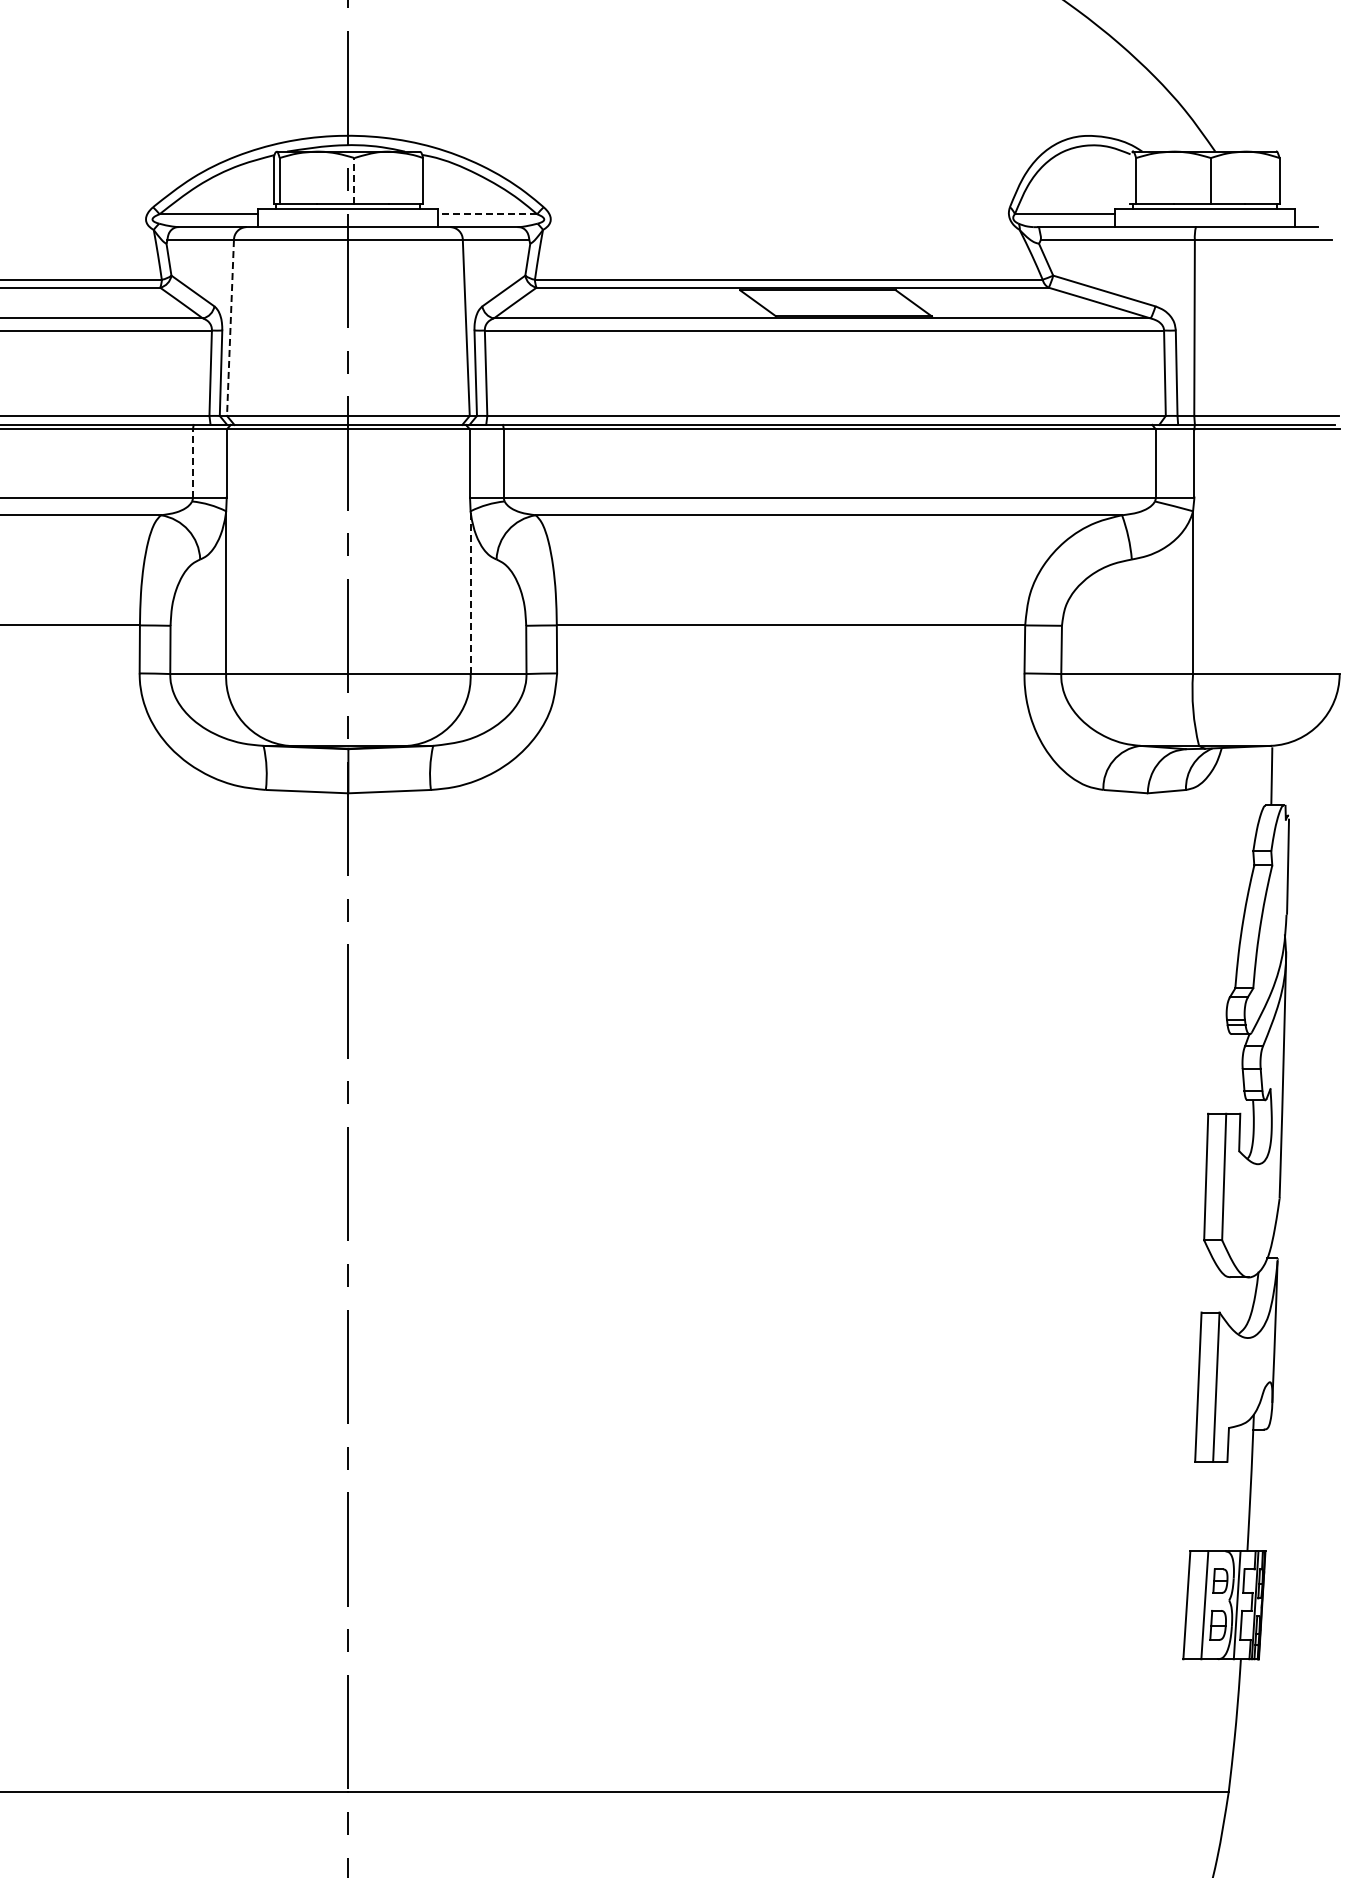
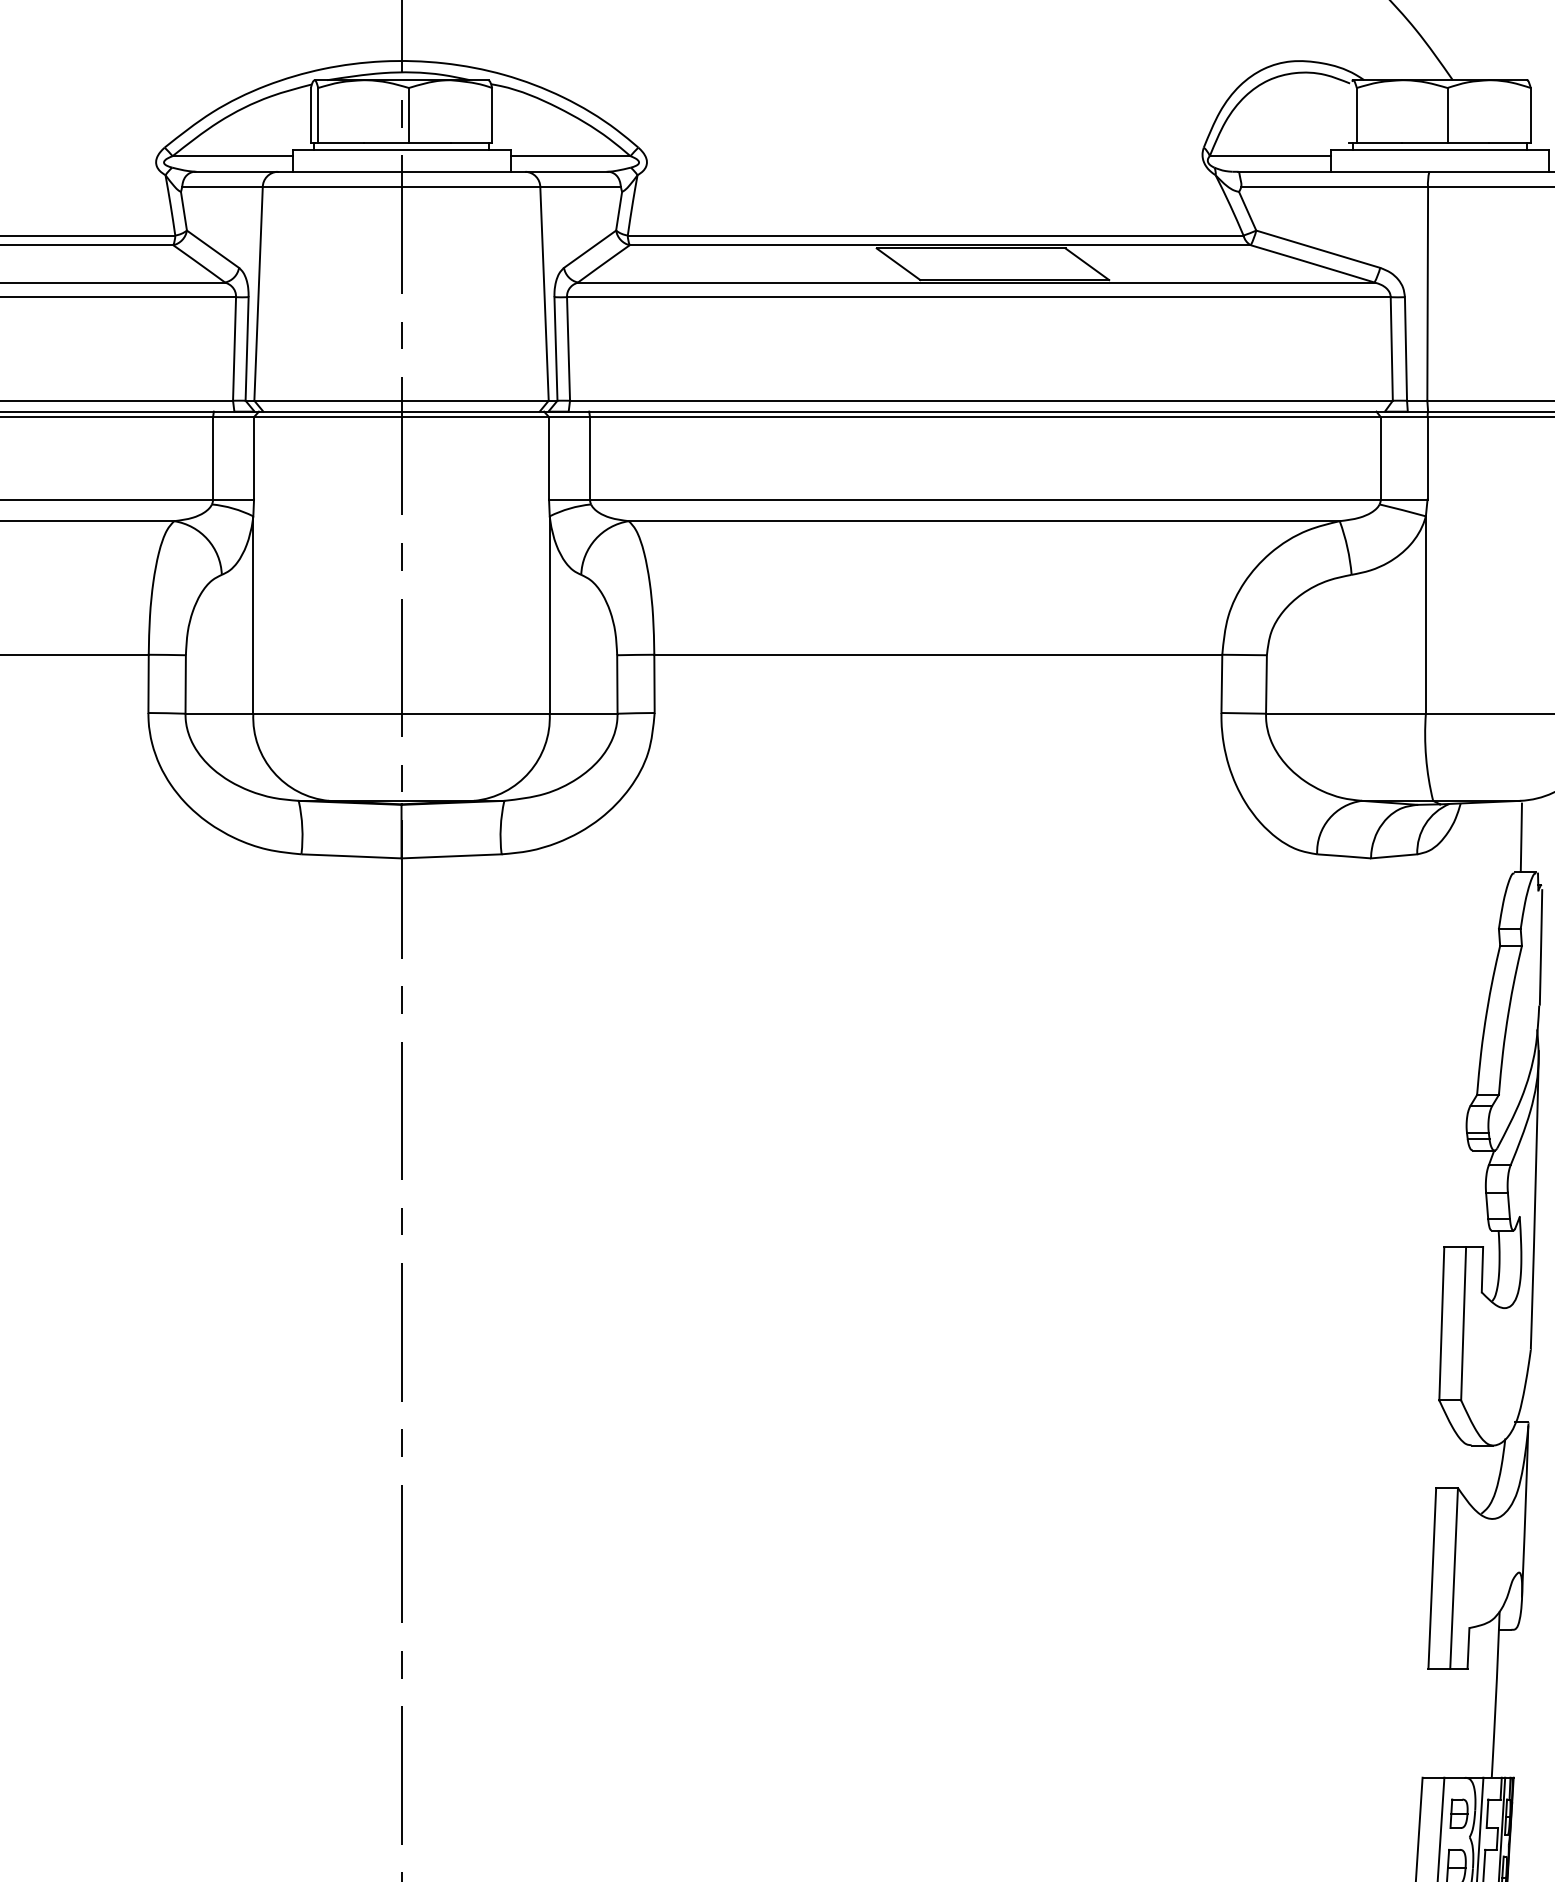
line: (354, 180) -> (408, 115), dashed -> solid
line: (487, 214) -> (570, 156), dashed -> solid
line: (230, 328) -> (258, 294), dashed -> solid
line: (192, 462) -> (212, 457), dashed -> solid
line: (470, 592) -> (549, 614), dashed -> solid

